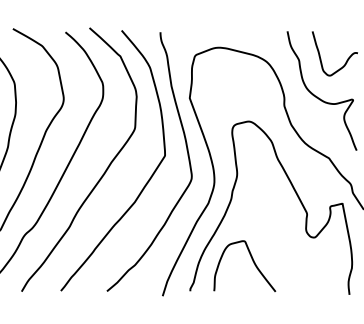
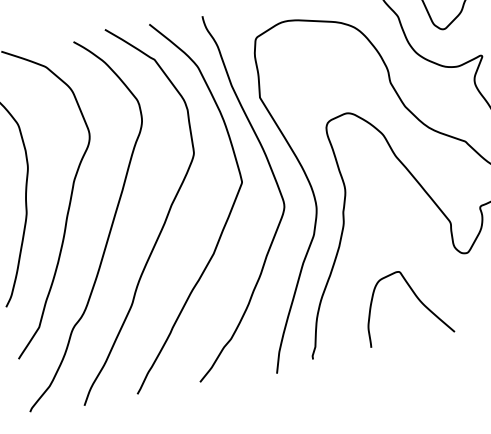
curve: (252, 261) -> (415, 297), moved

